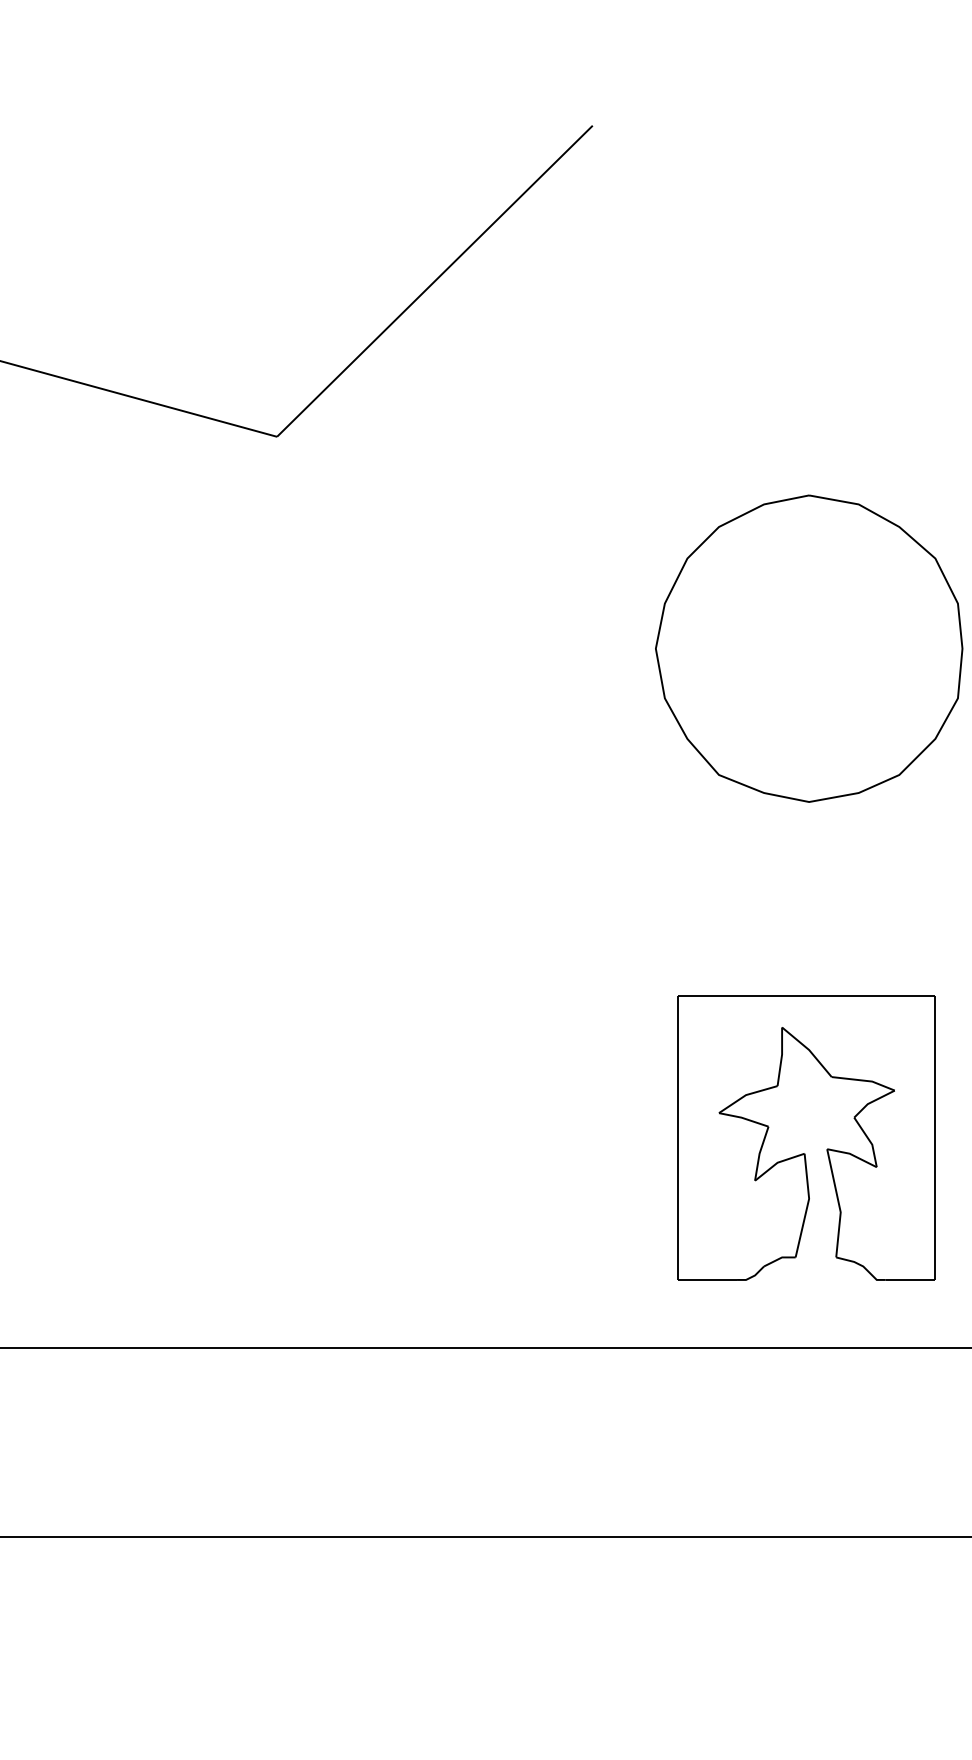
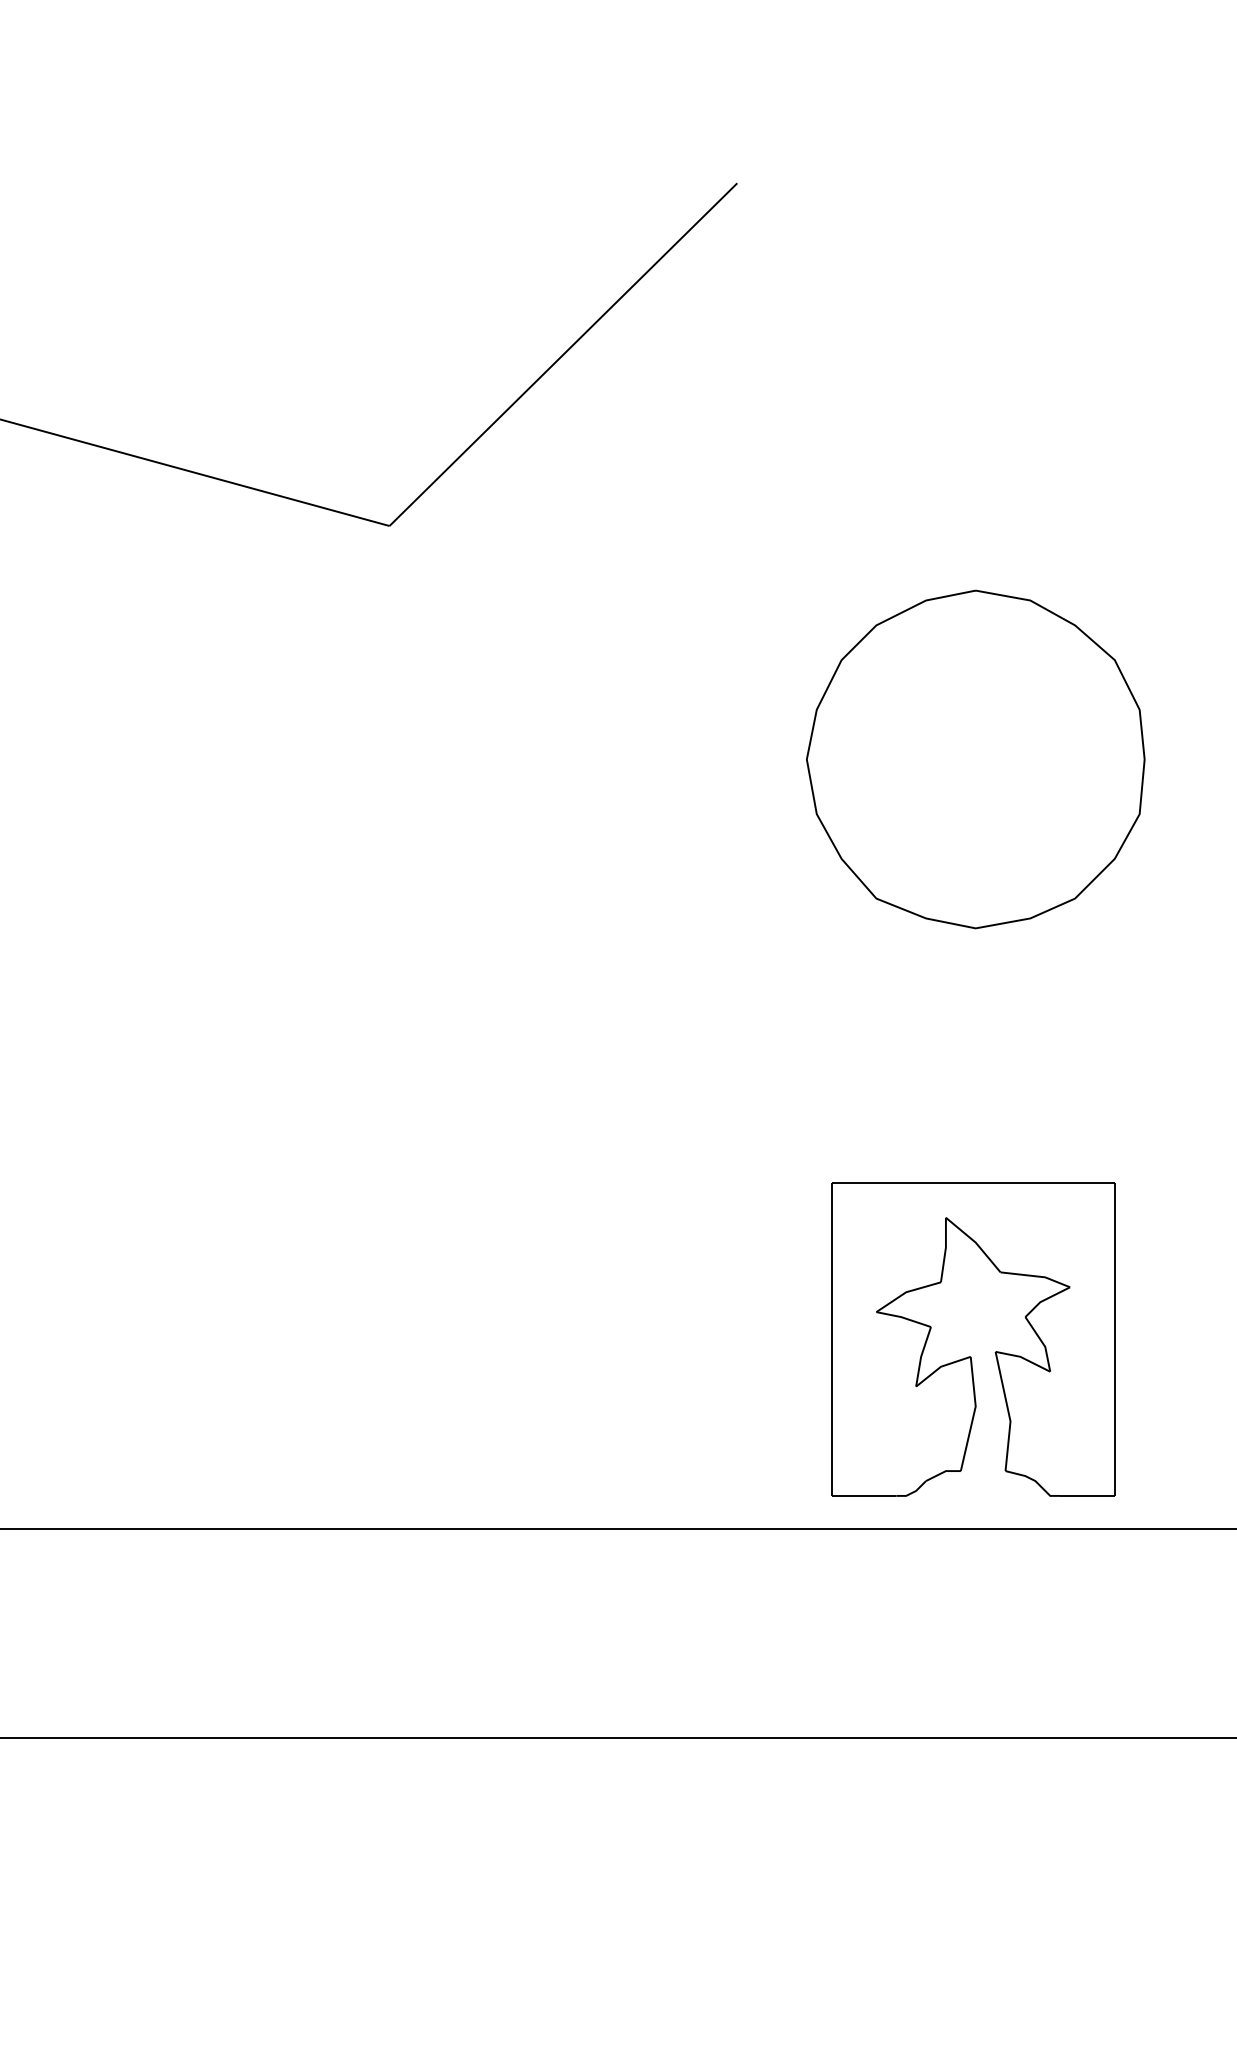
part: (805, 1153) -> (971, 1356), moved

